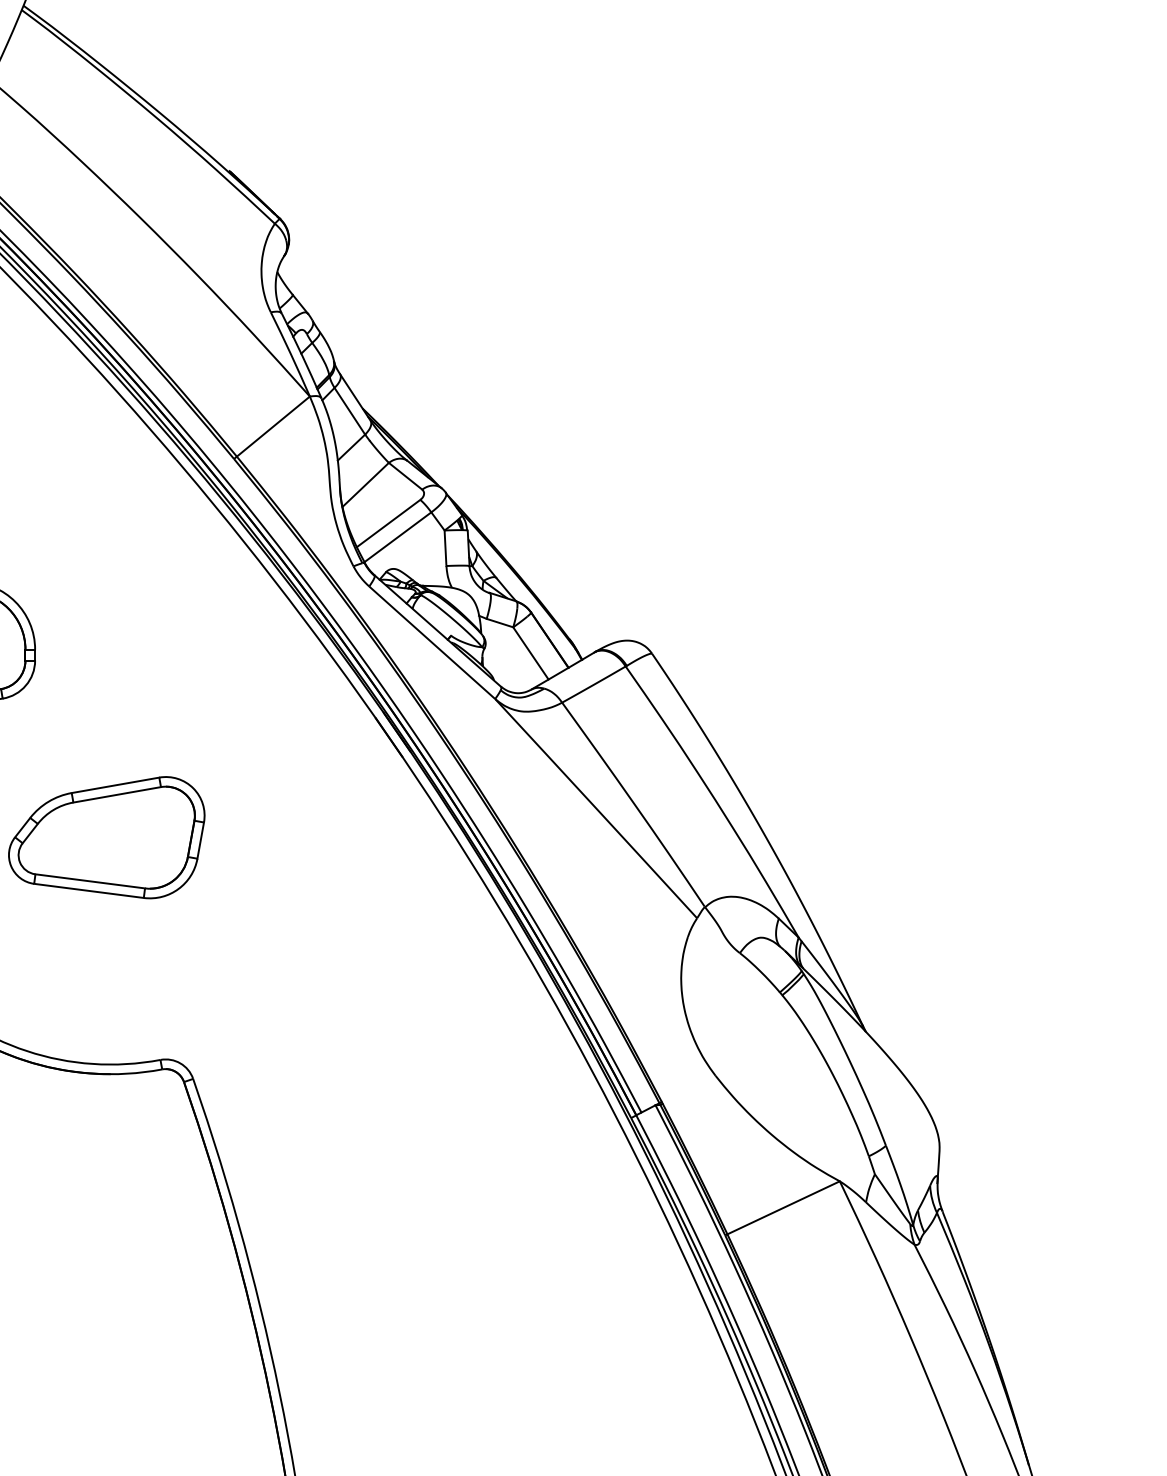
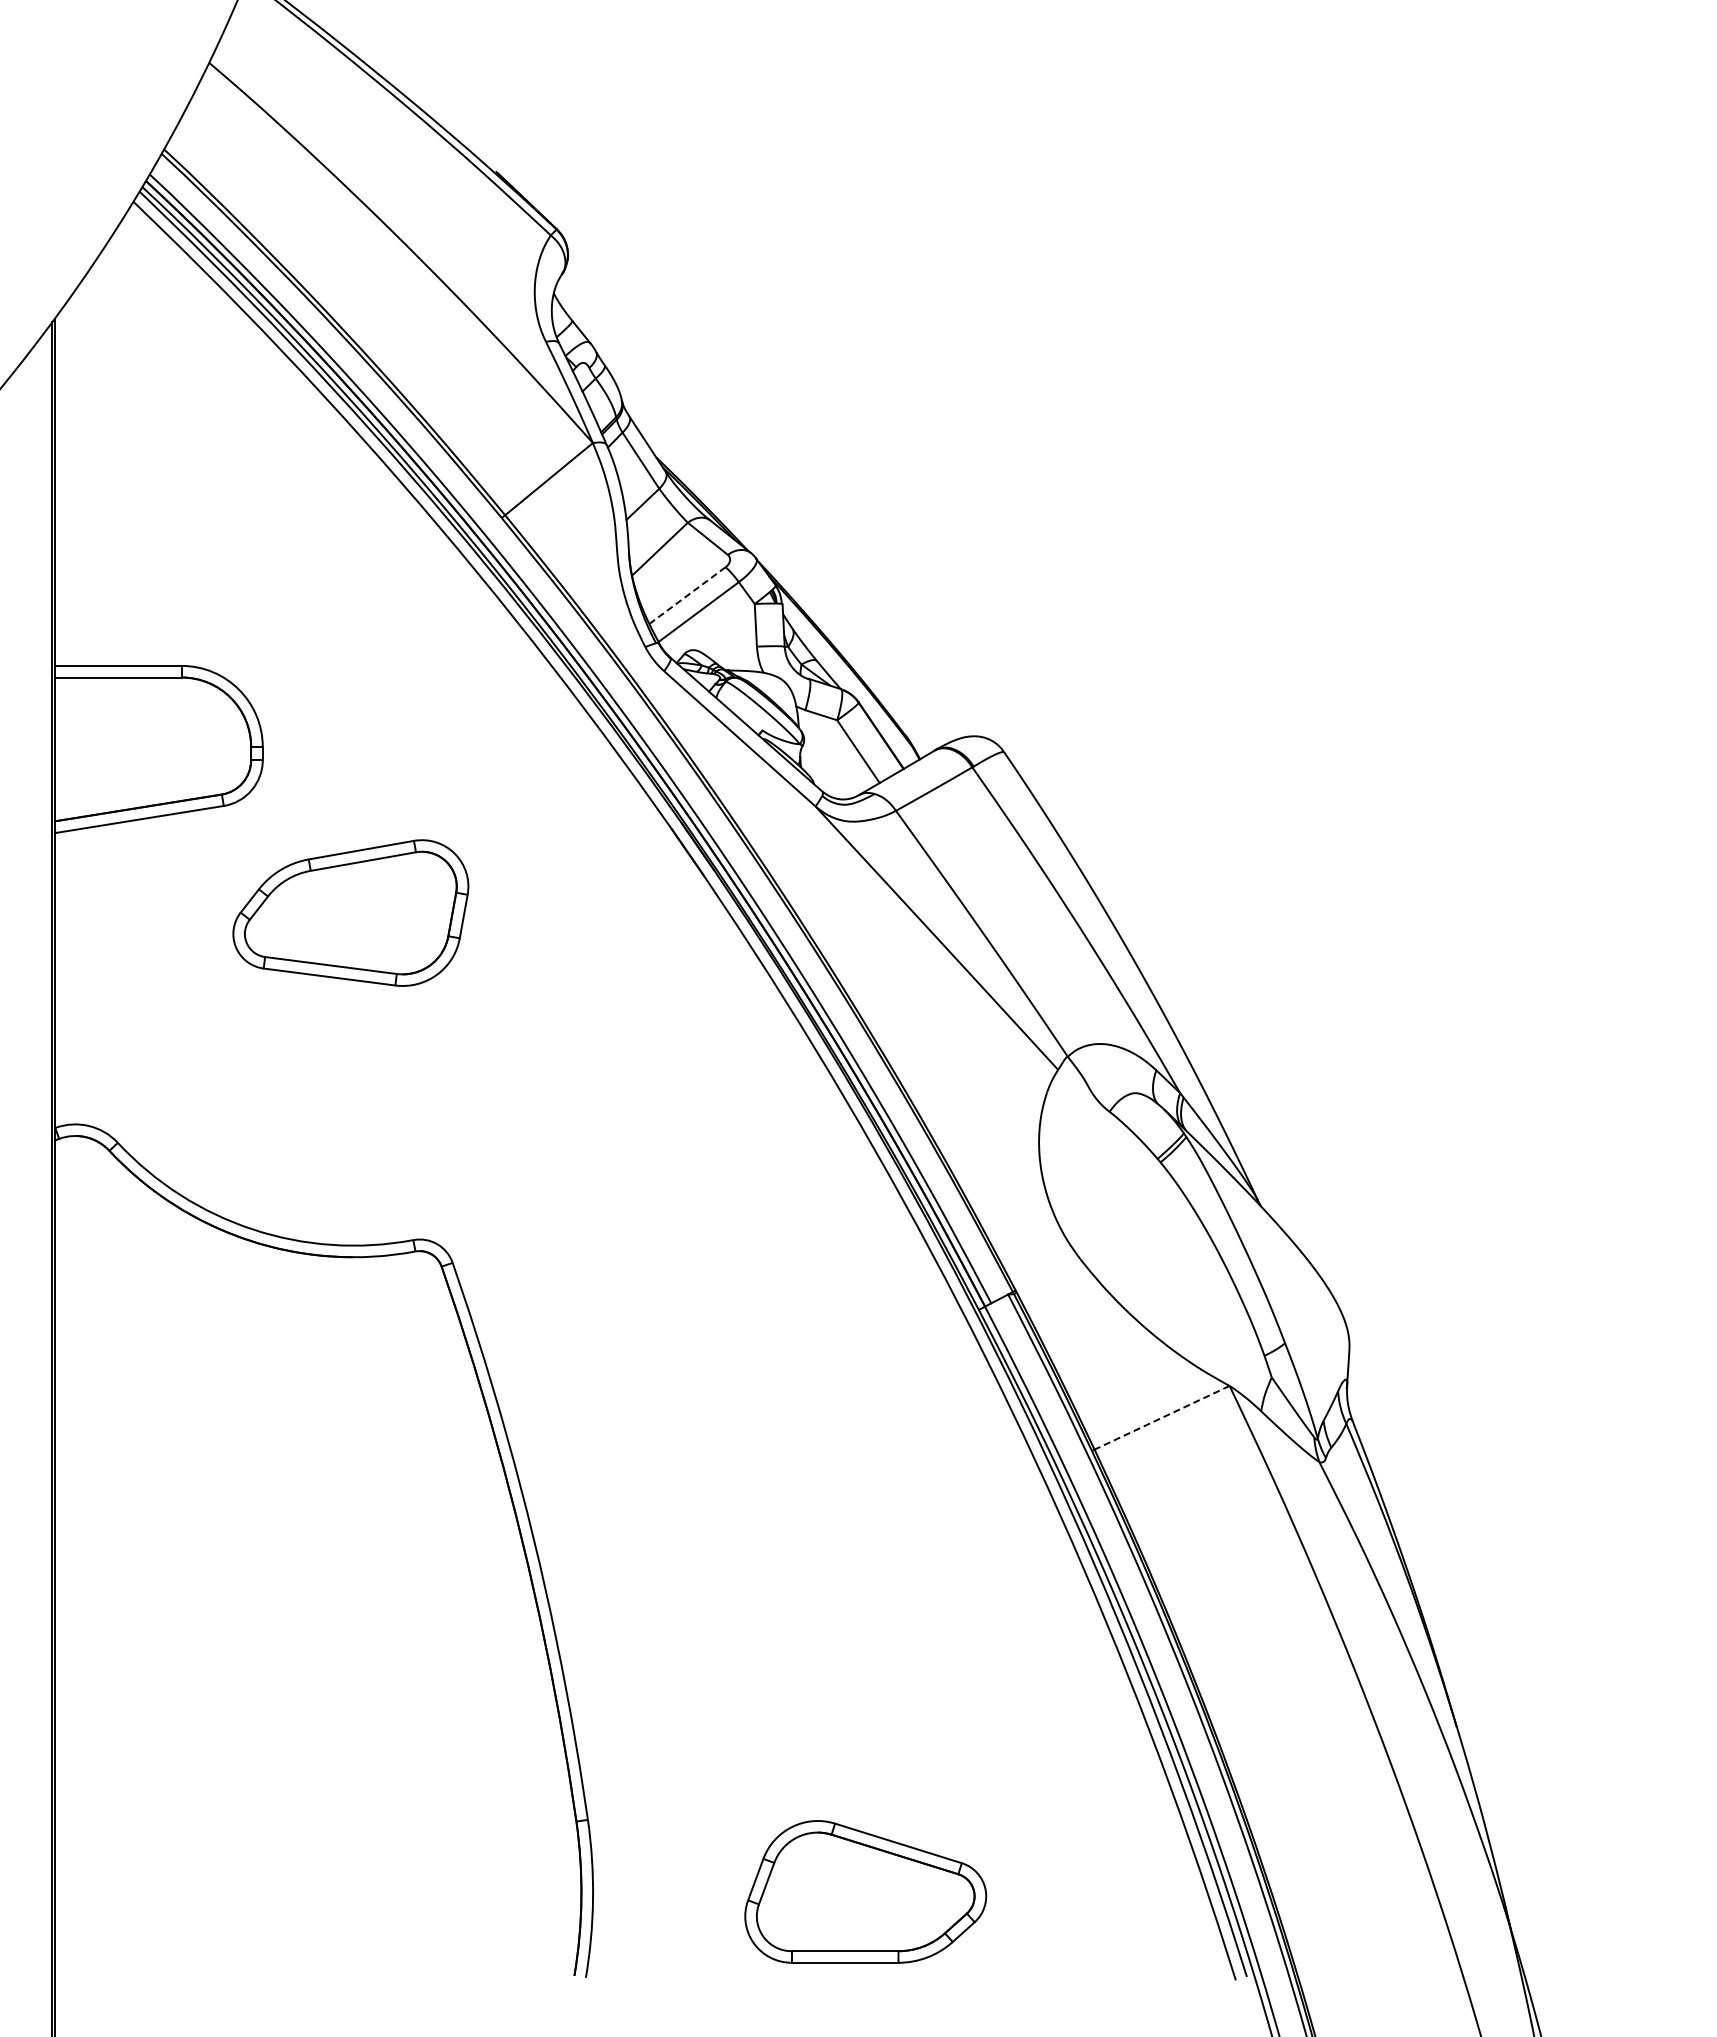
line: (388, 523) -> (687, 595), solid -> dashed
part: (106, 837) -> (350, 912), moved
line: (783, 1207) -> (1162, 1417), solid -> dashed

